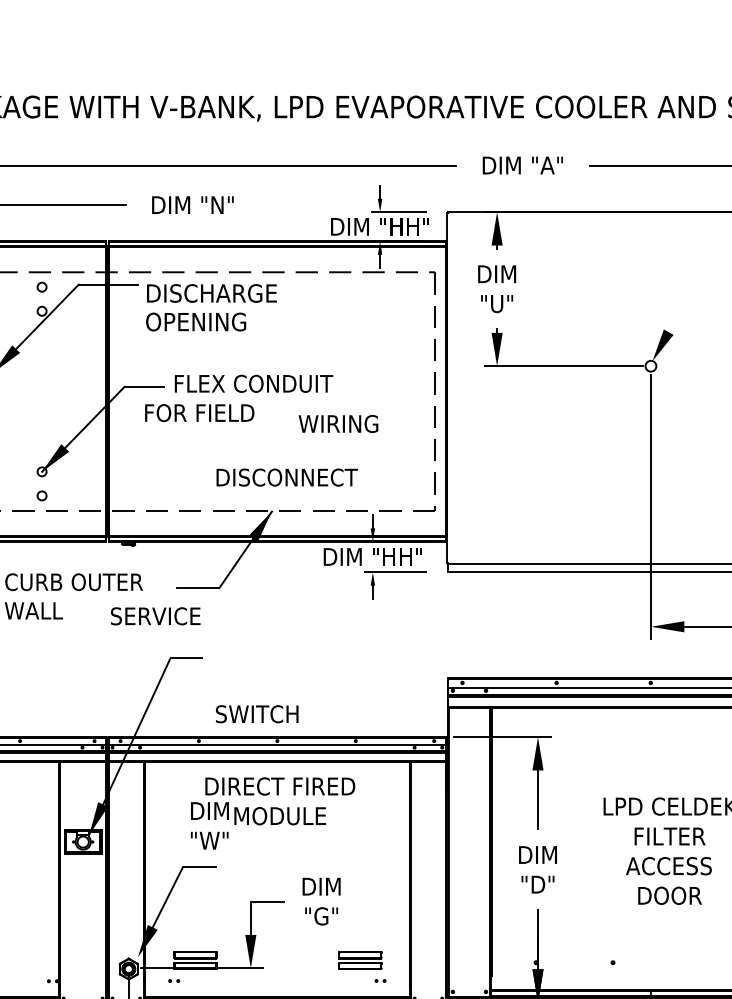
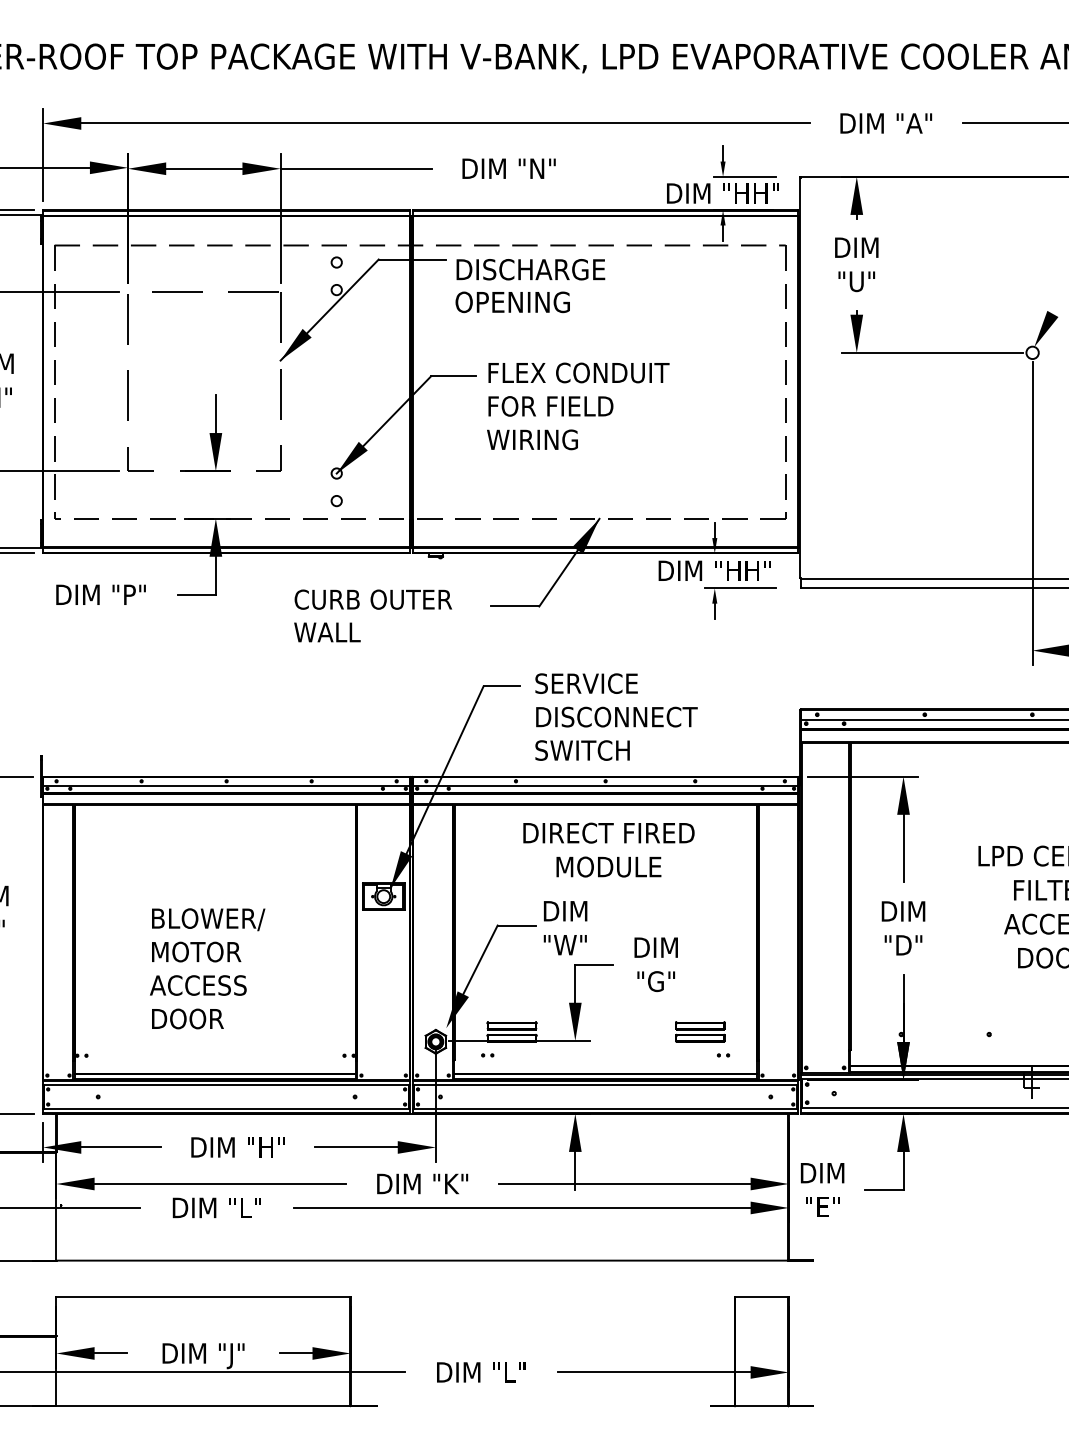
text: (199, 413) -> (550, 406), moved
text: (338, 423) -> (532, 439), moved
text: (286, 477) -> (616, 716), moved
text: (155, 616) -> (586, 683), moved
text: (209, 826) -> (565, 928), moved

